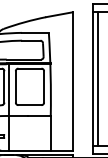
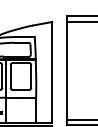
line: (97, 78) -> (70, 70), removed

